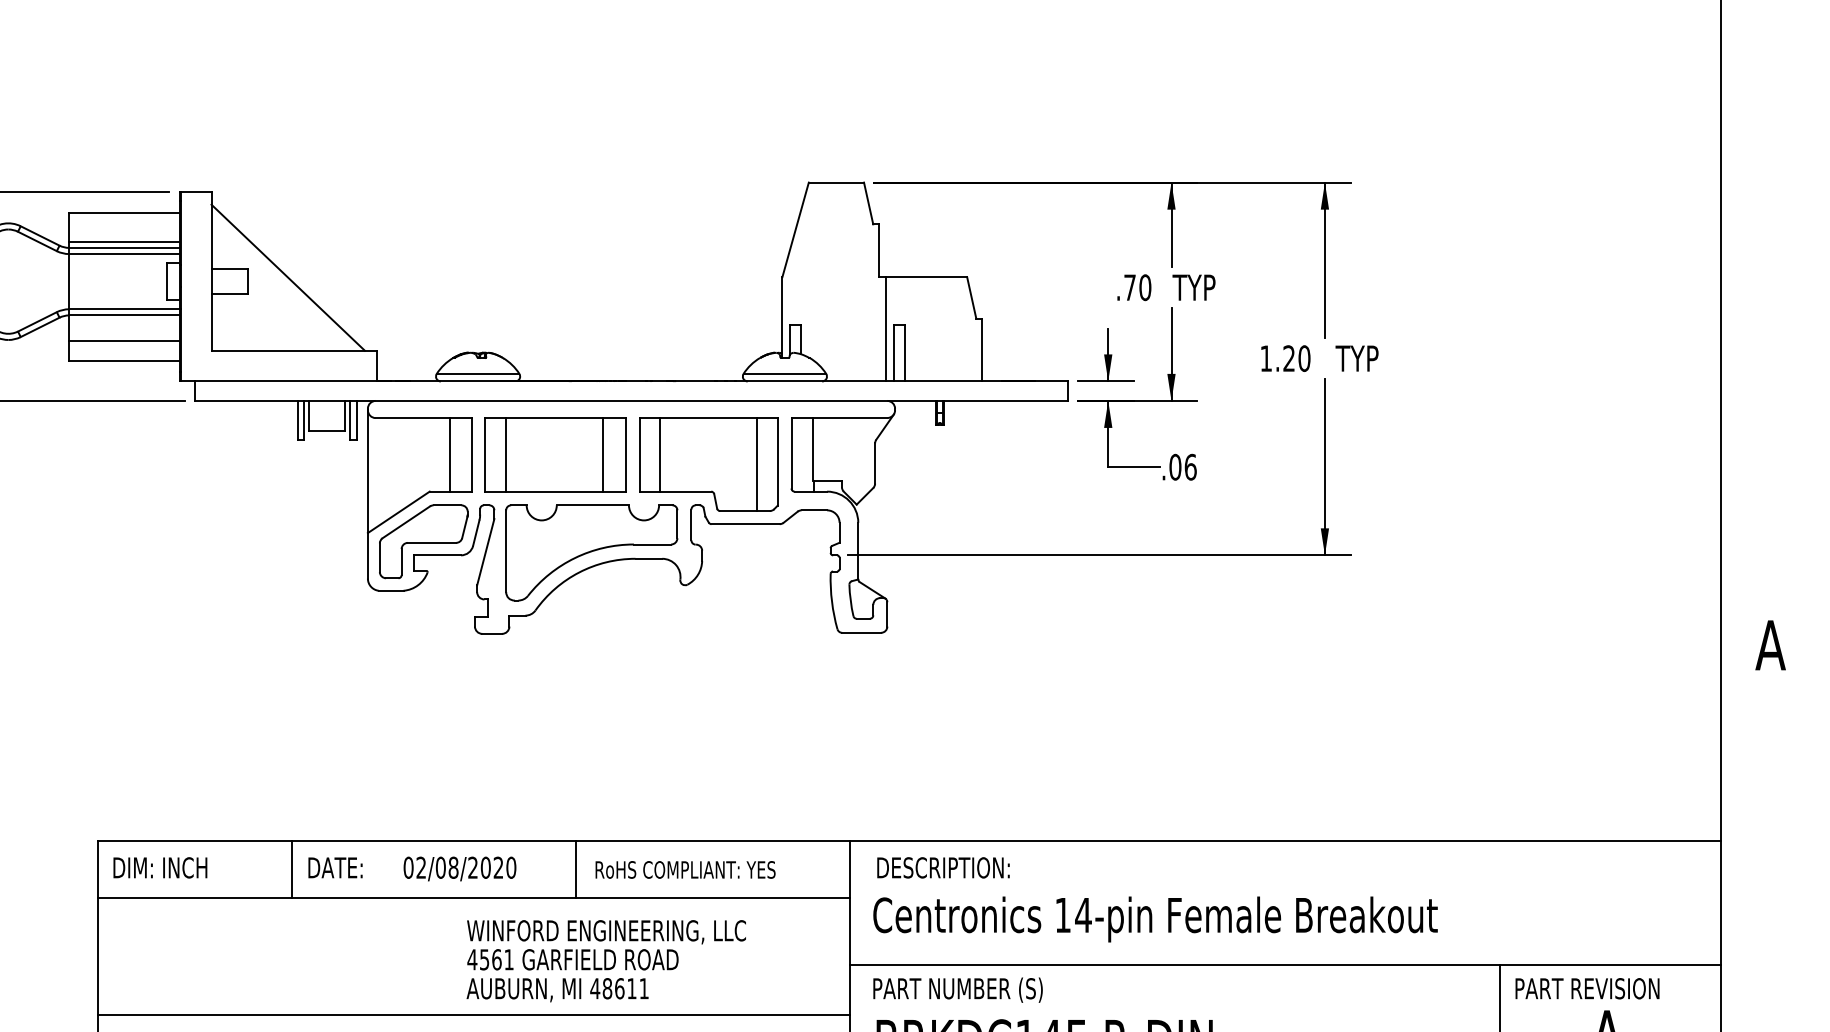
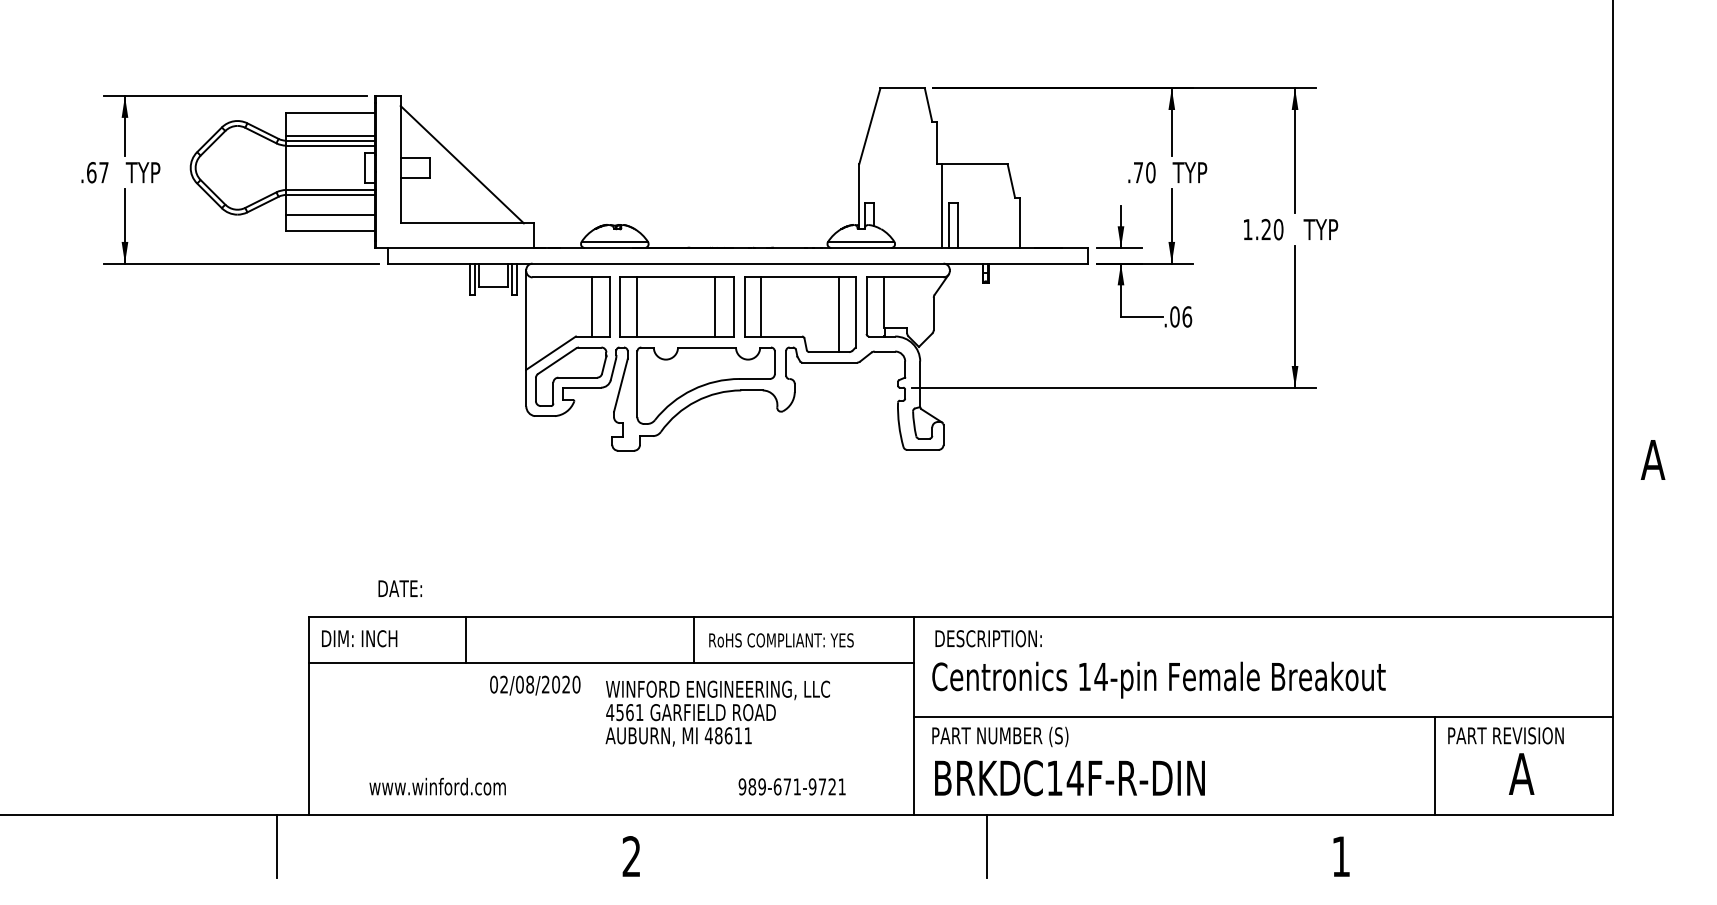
text: (334, 867) -> (399, 588), moved
text: (460, 868) -> (535, 685), moved
line: (473, 1015) -> (611, 757), removed

